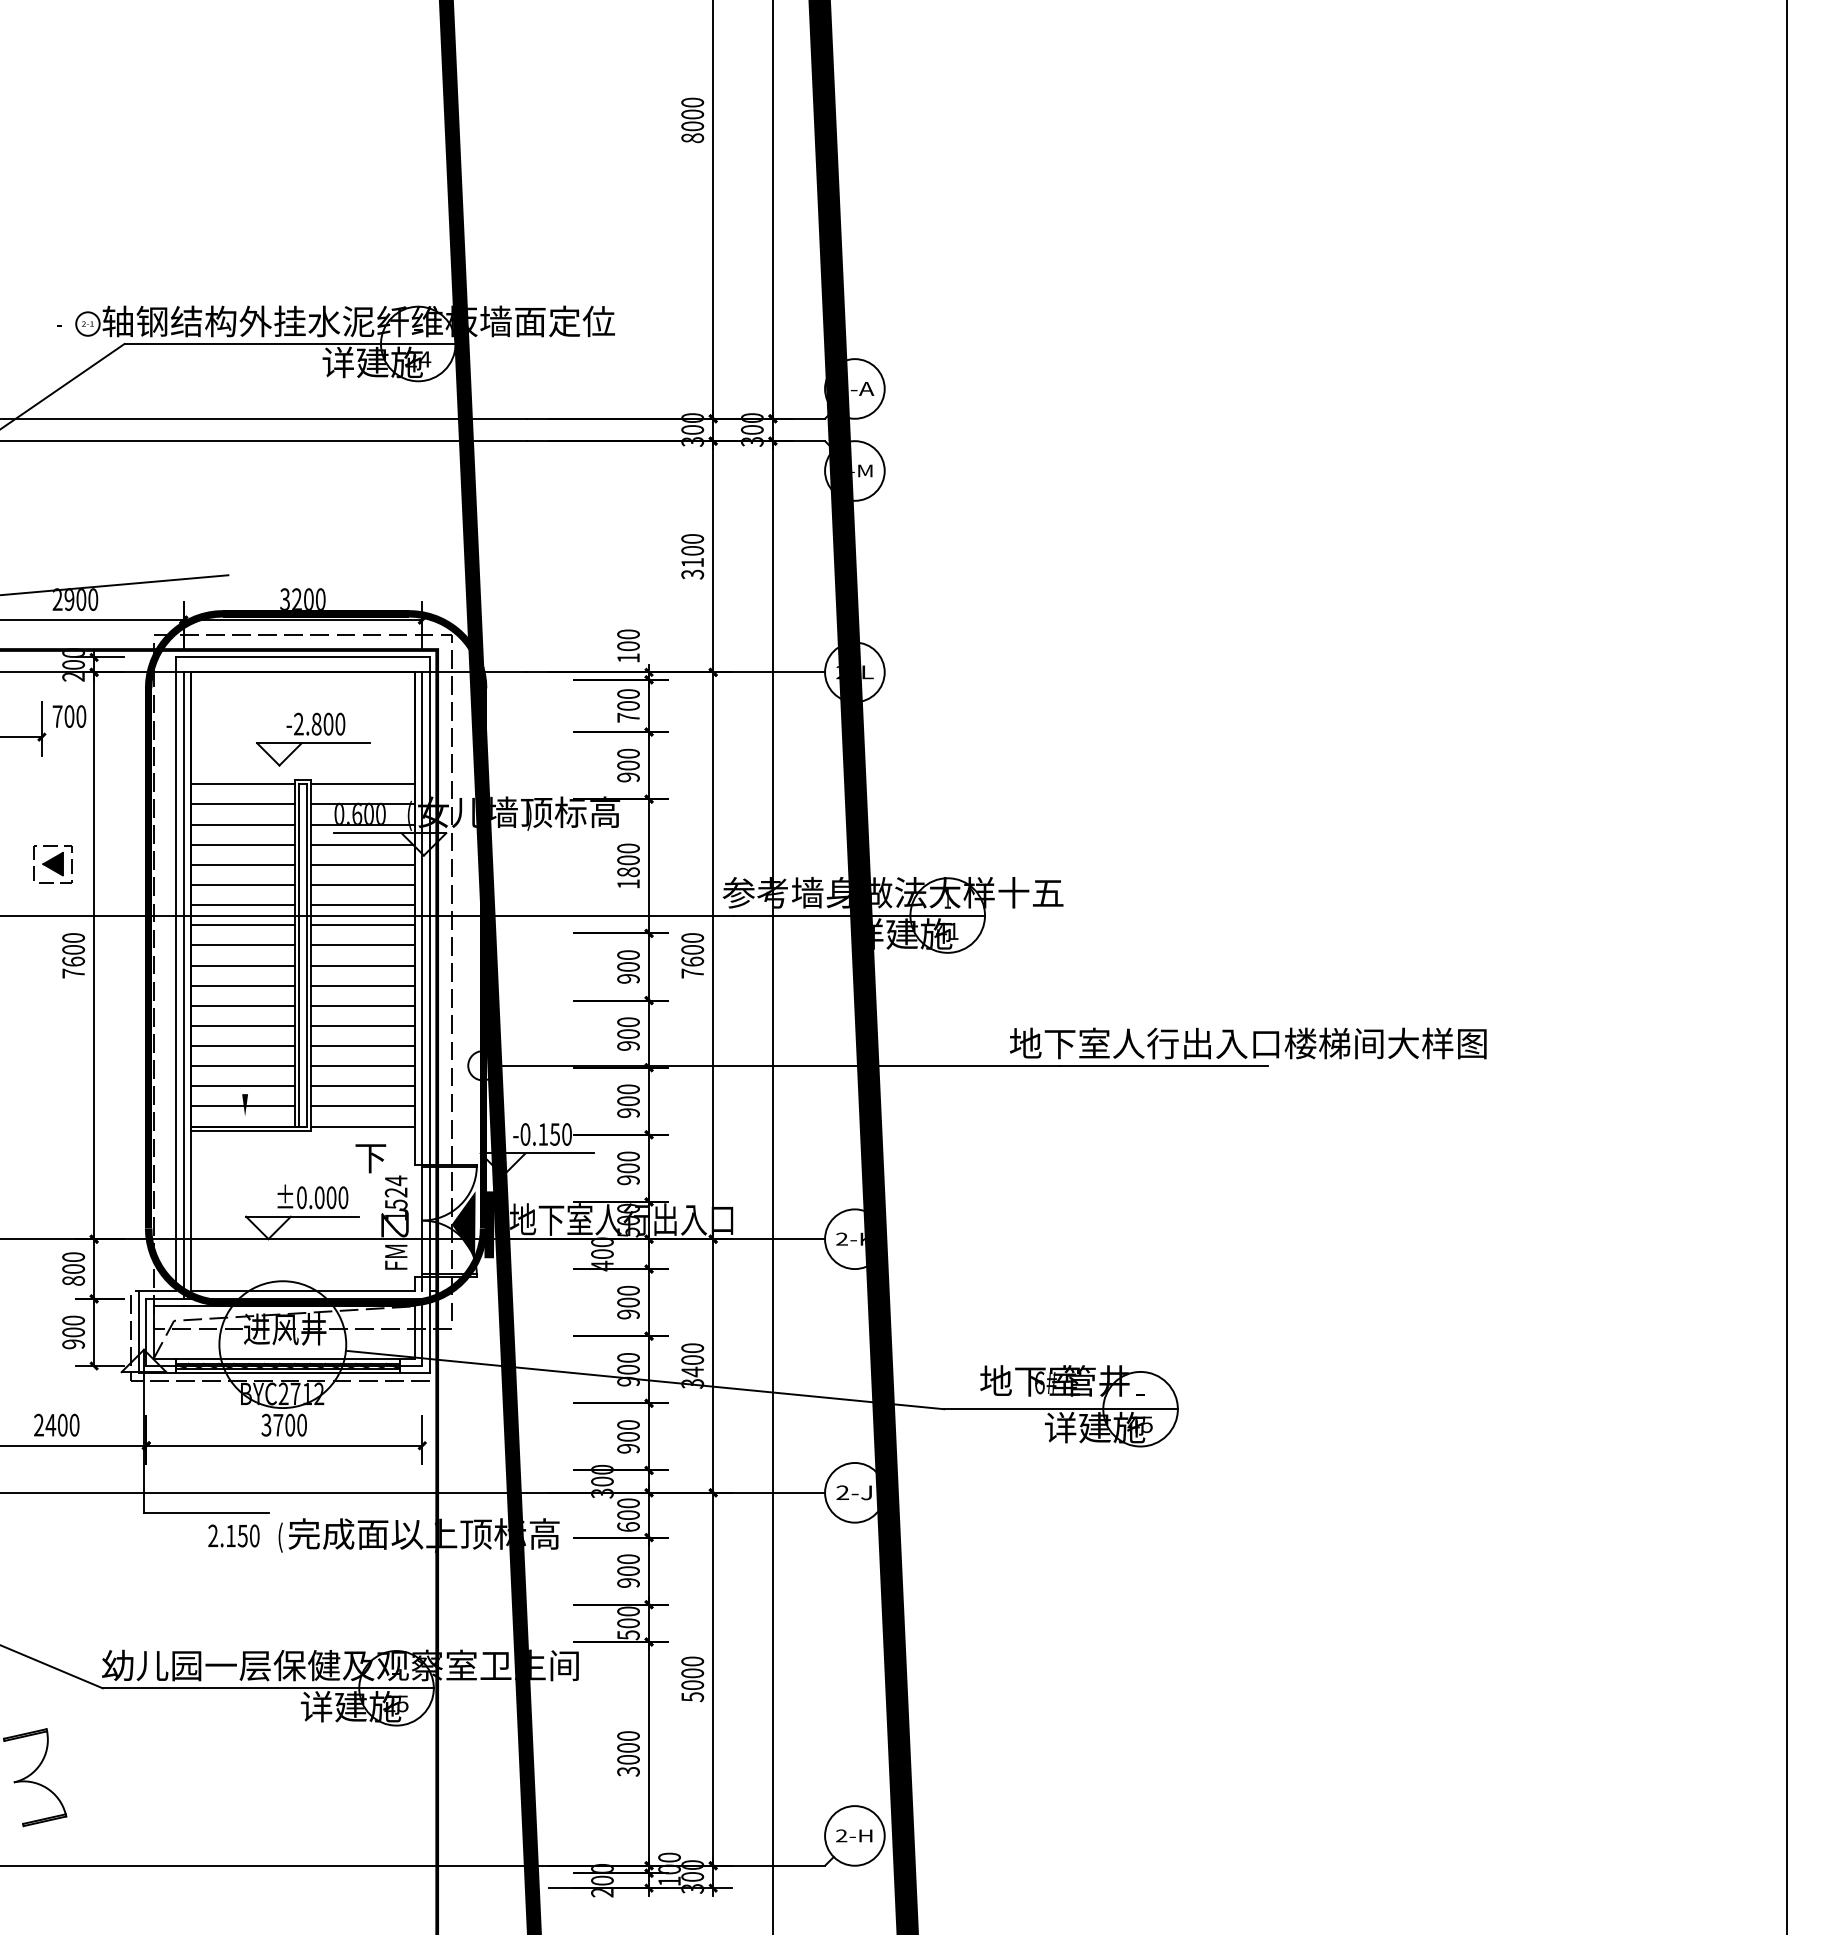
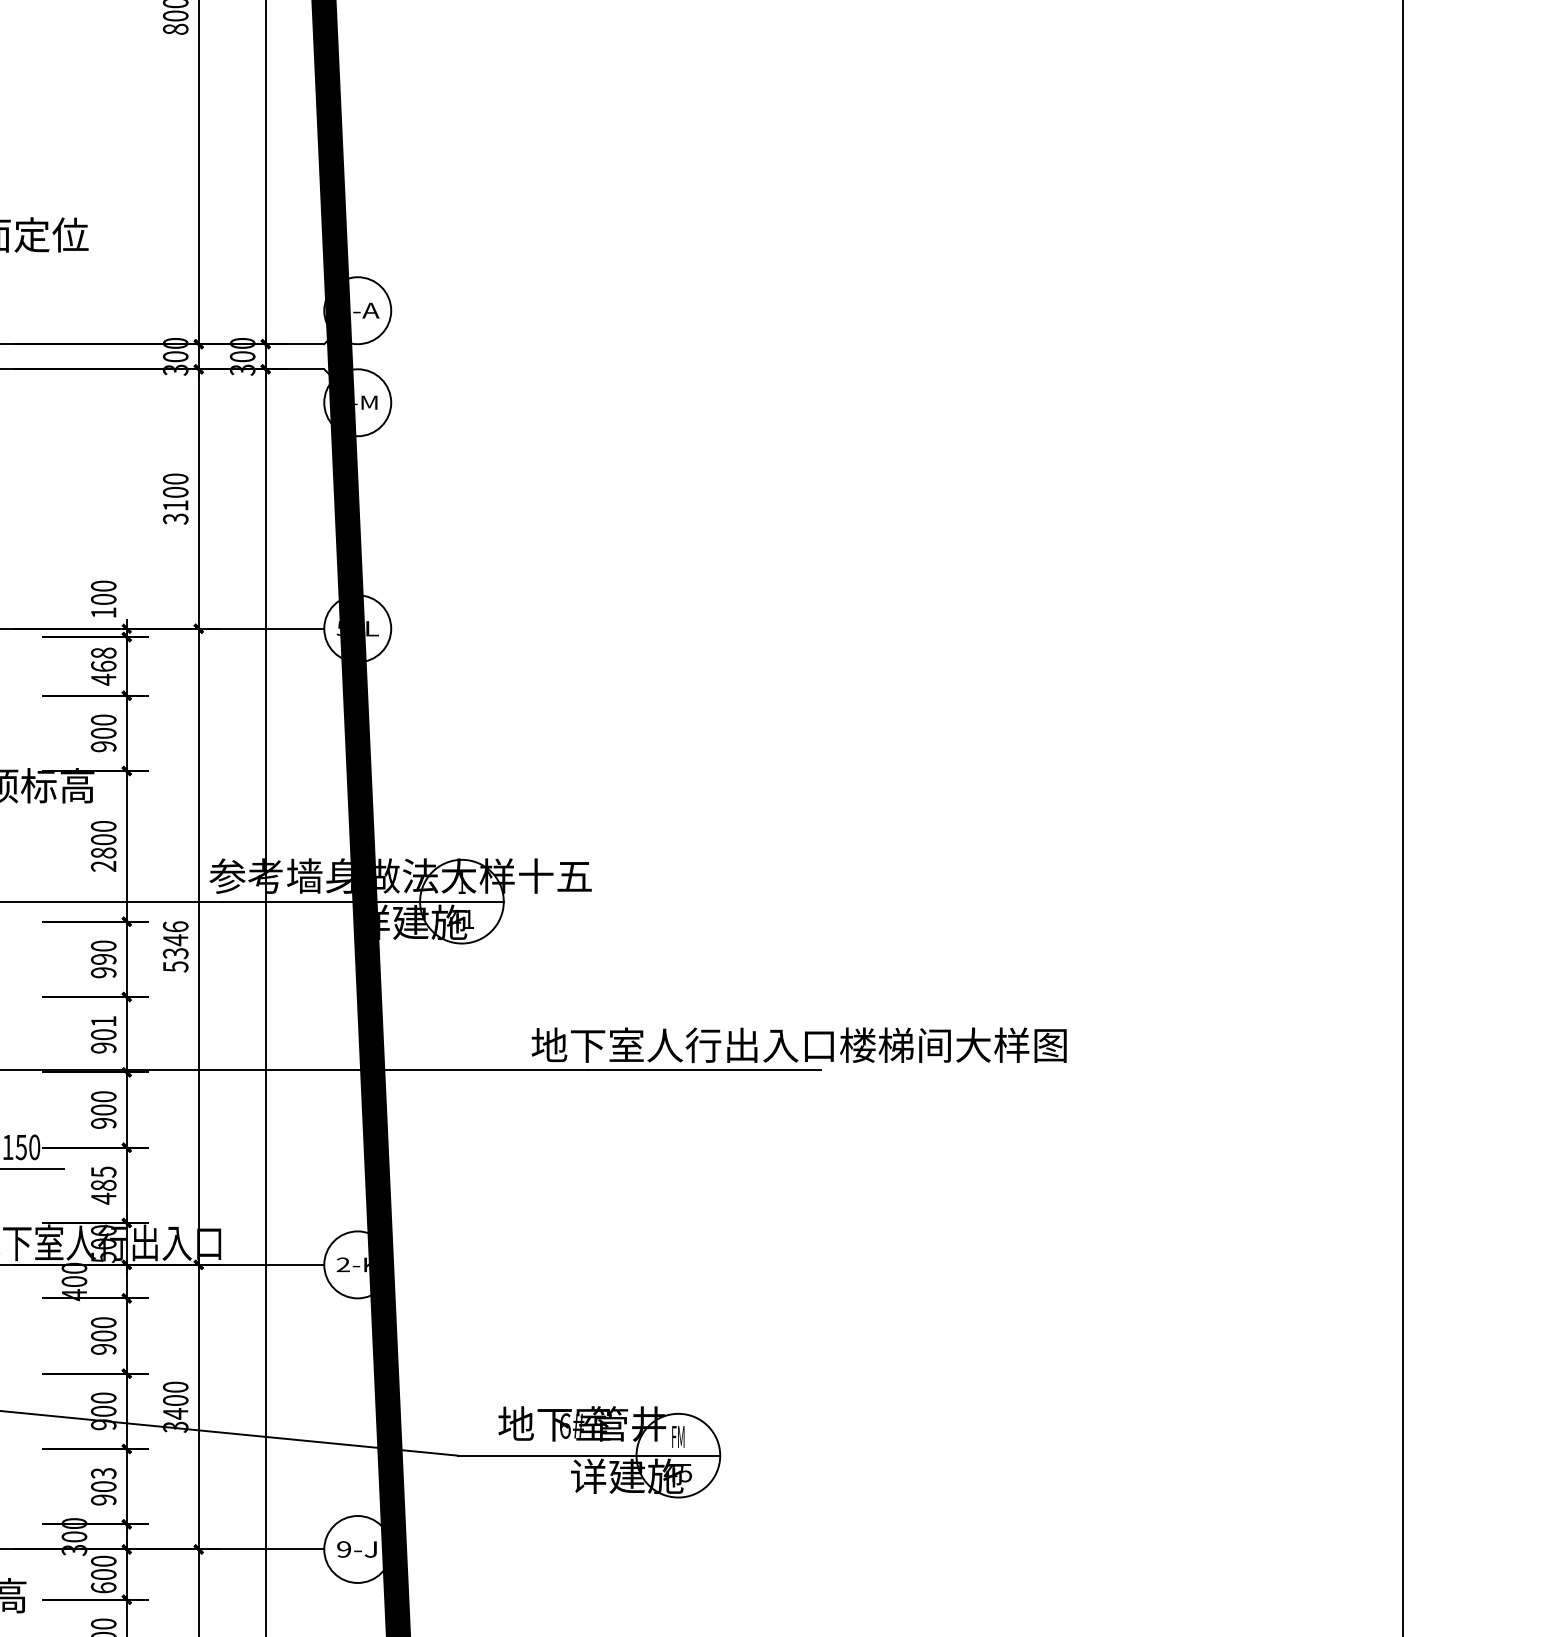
text: (837, 672) -> (338, 628), 2-L -> 5-L
text: (628, 706) -> (103, 667), 700 -> 468
text: (628, 883) -> (103, 865), 1800 -> 2800
text: (692, 955) -> (175, 946), 7600 -> 5346
text: (628, 966) -> (103, 958), 900 -> 990
text: (628, 1022) -> (103, 1021), 900 -> 901
text: (628, 1168) -> (103, 1185), 900 -> 485
text: (1140, 1392) -> (678, 1436), - -> FM
text: (628, 1425) -> (103, 1473), 900 -> 903
text: (842, 1492) -> (343, 1549), 2-J -> 9-J

